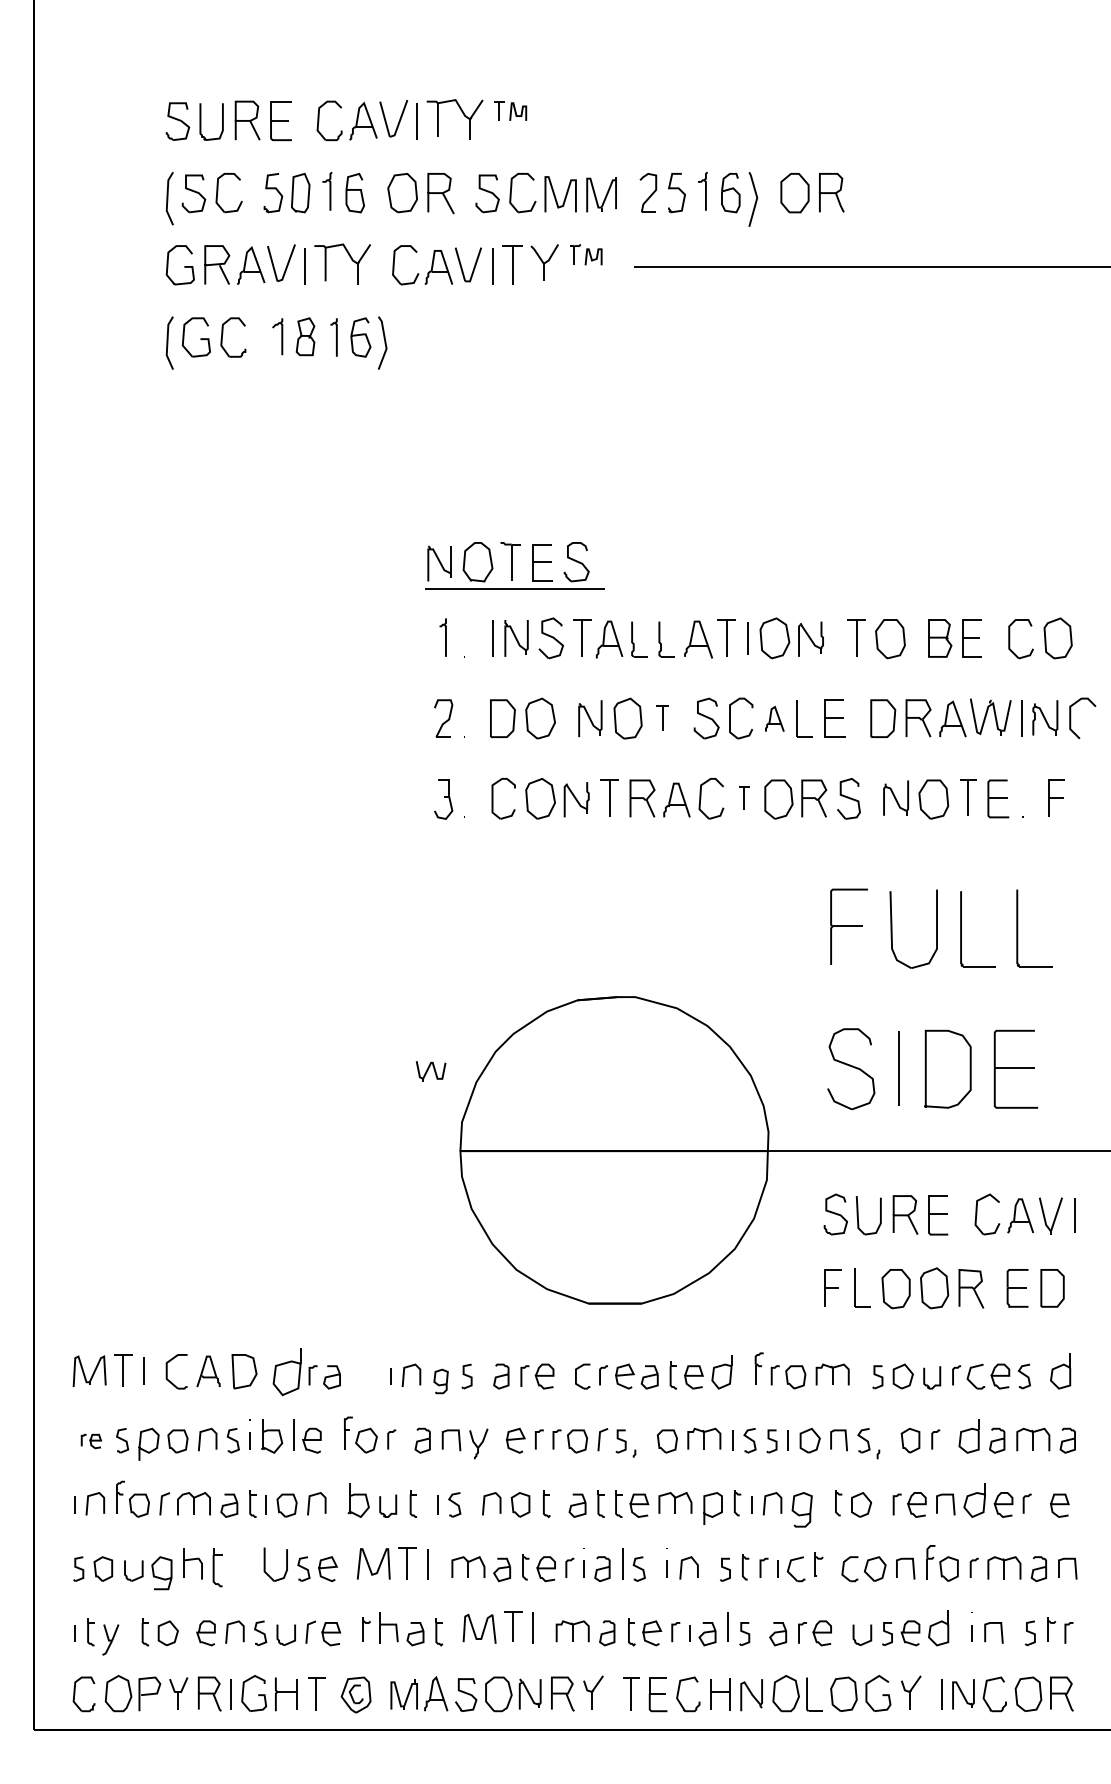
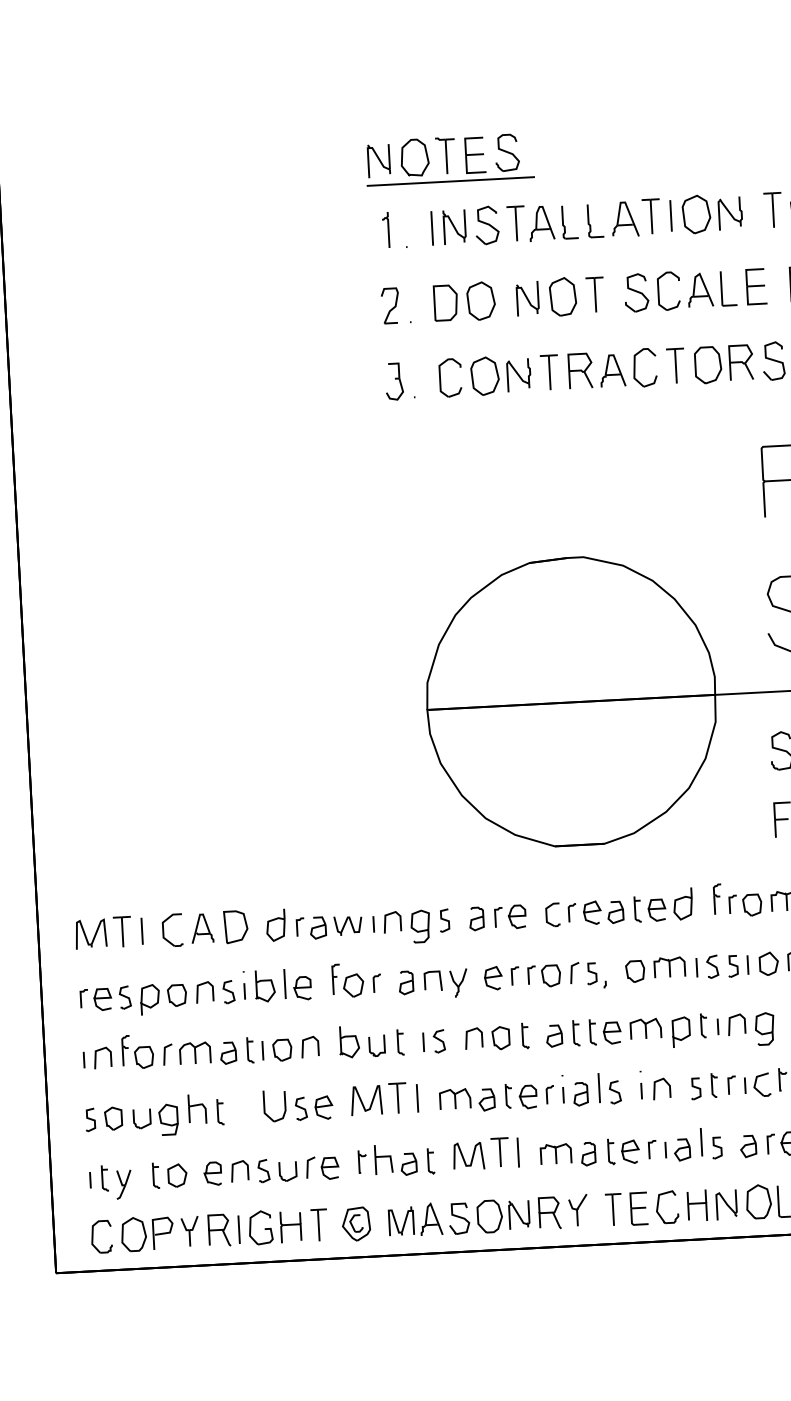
part: (662, 717) -> (595, 294), size x1.43
part: (774, 718) -> (700, 289), size x1.43
part: (744, 797) -> (675, 364), size x1.67
part: (430, 1071) -> (347, 925), moved
part: (286, 1372) -> (275, 925), size x0.71
part: (440, 1381) -> (419, 926), size x1.43
part: (91, 1441) -> (96, 999), size x1.67
part: (217, 1568) -> (220, 1112), size x0.71

